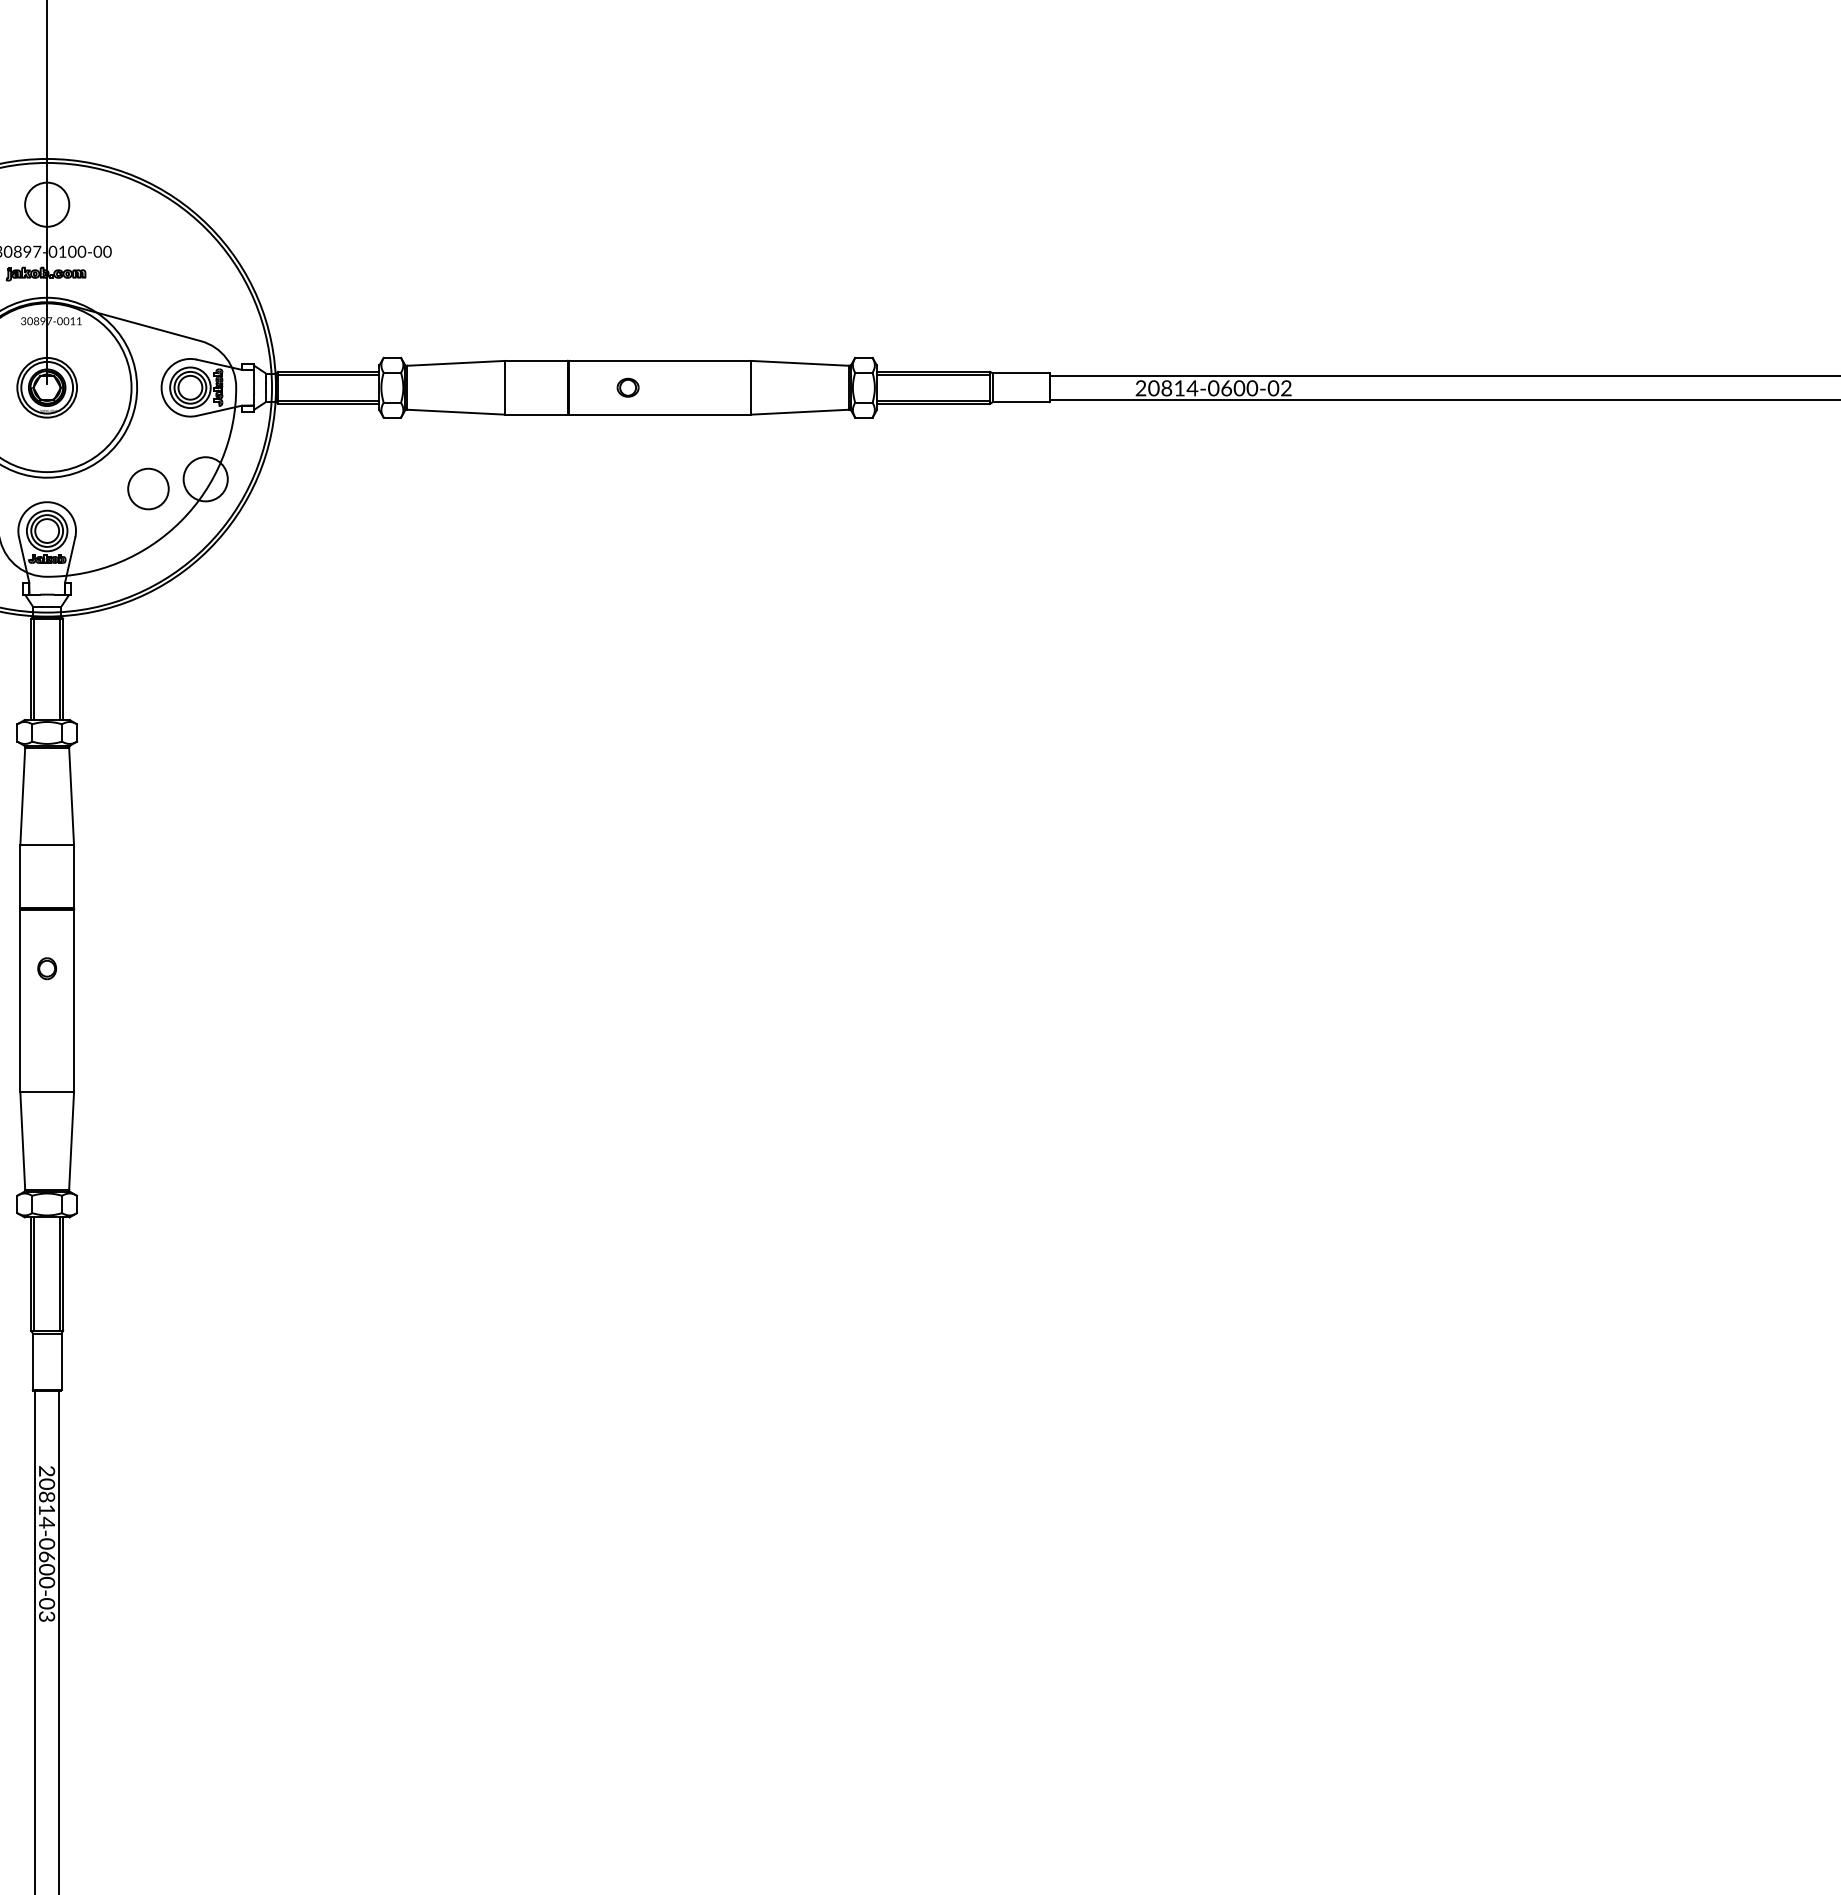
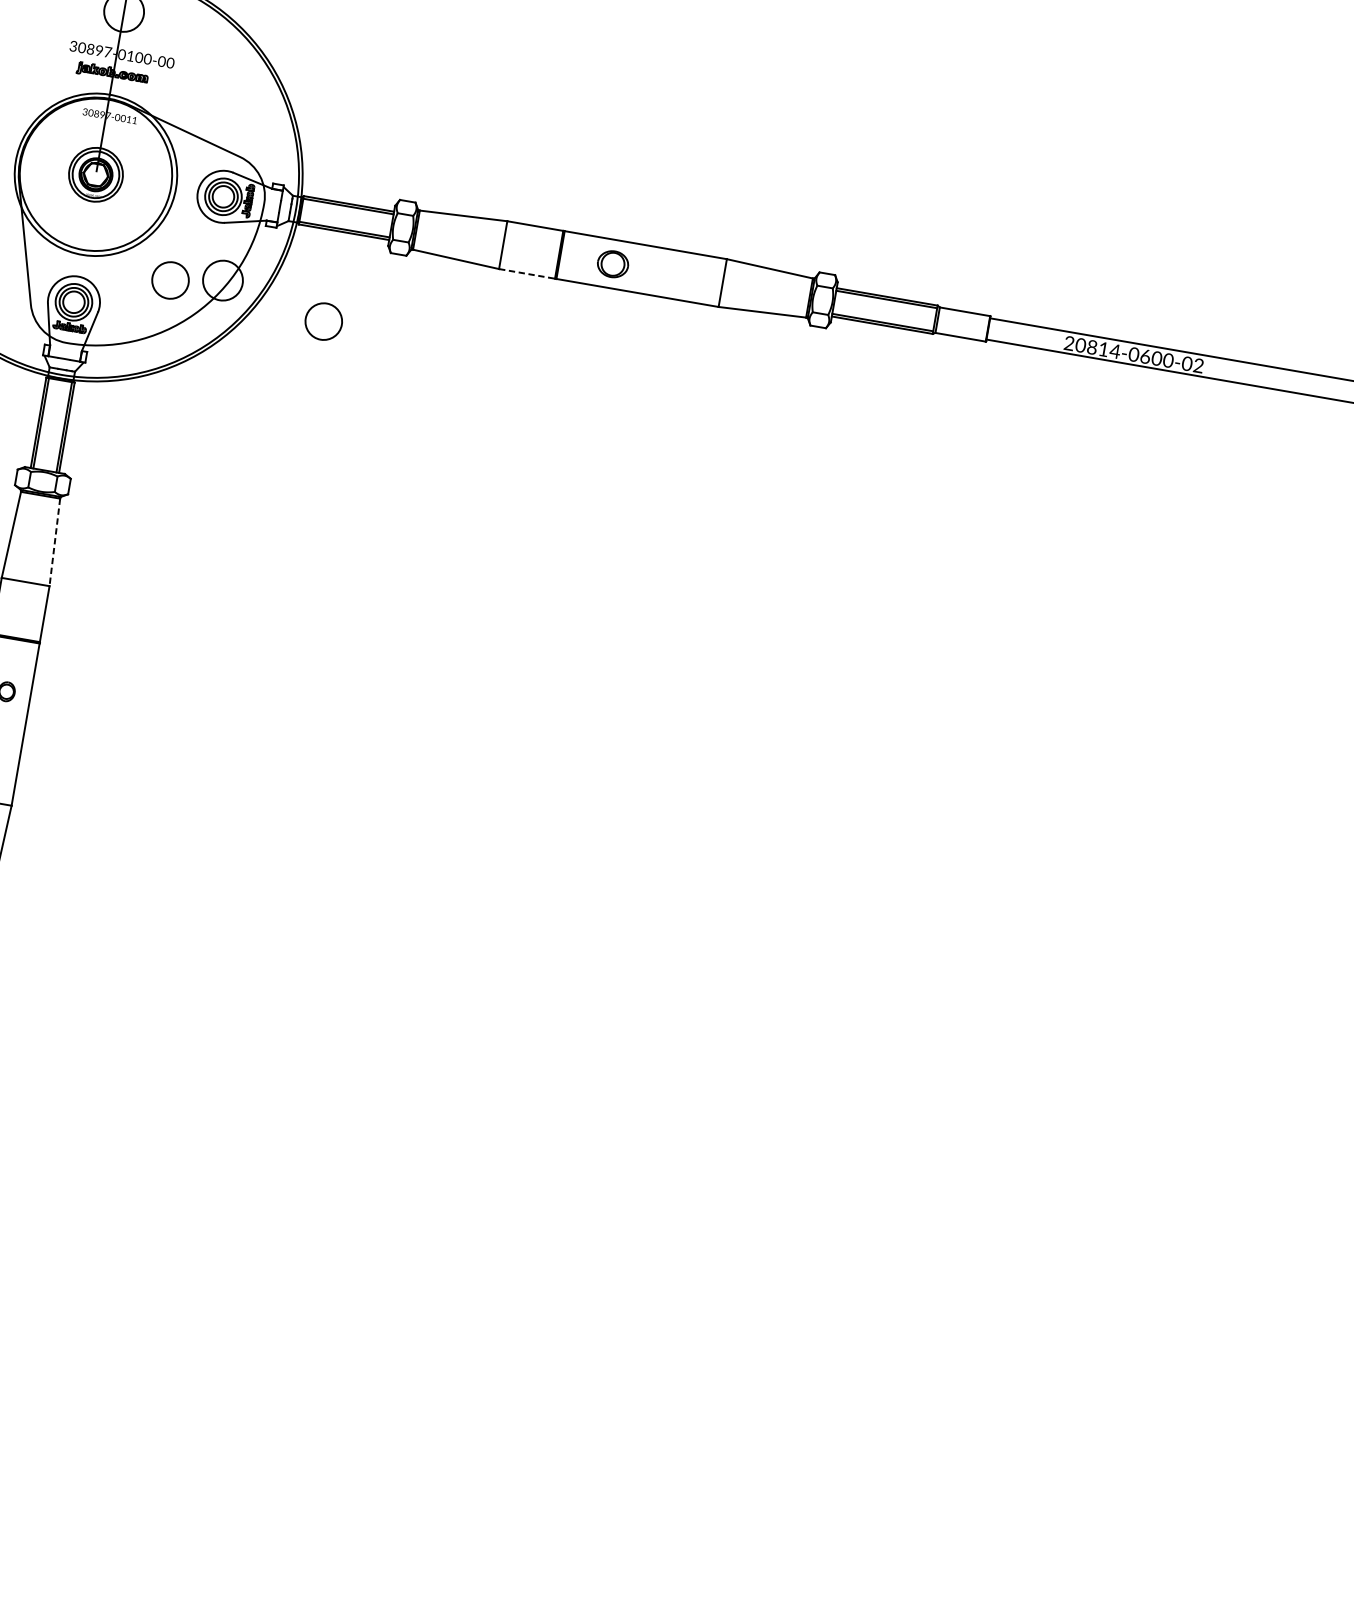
part: (627, 387) -> (612, 263), size x1.6
line: (536, 414) -> (527, 273), solid -> dashed
circle: (323, 504) -> (323, 321), added
line: (71, 796) -> (54, 542), solid -> dashed

